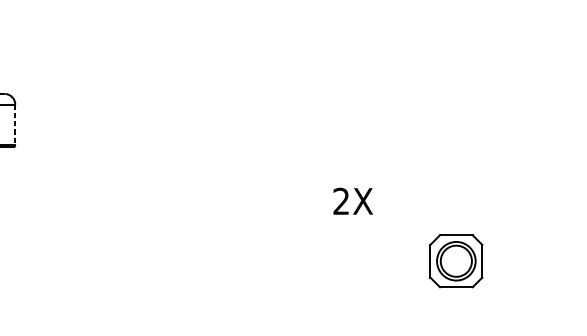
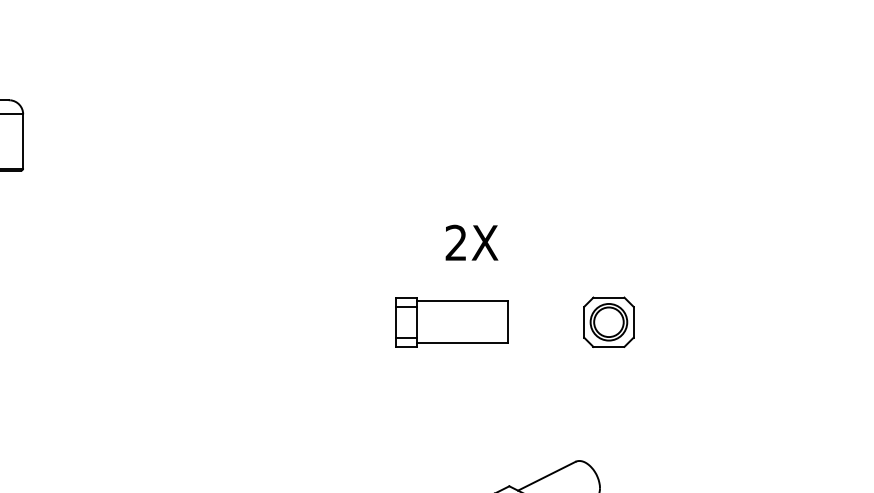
line: (15, 125) -> (23, 141), dashed -> solid
part: (456, 260) -> (608, 321), size x0.71
part: (337, 261) -> (451, 322), added

